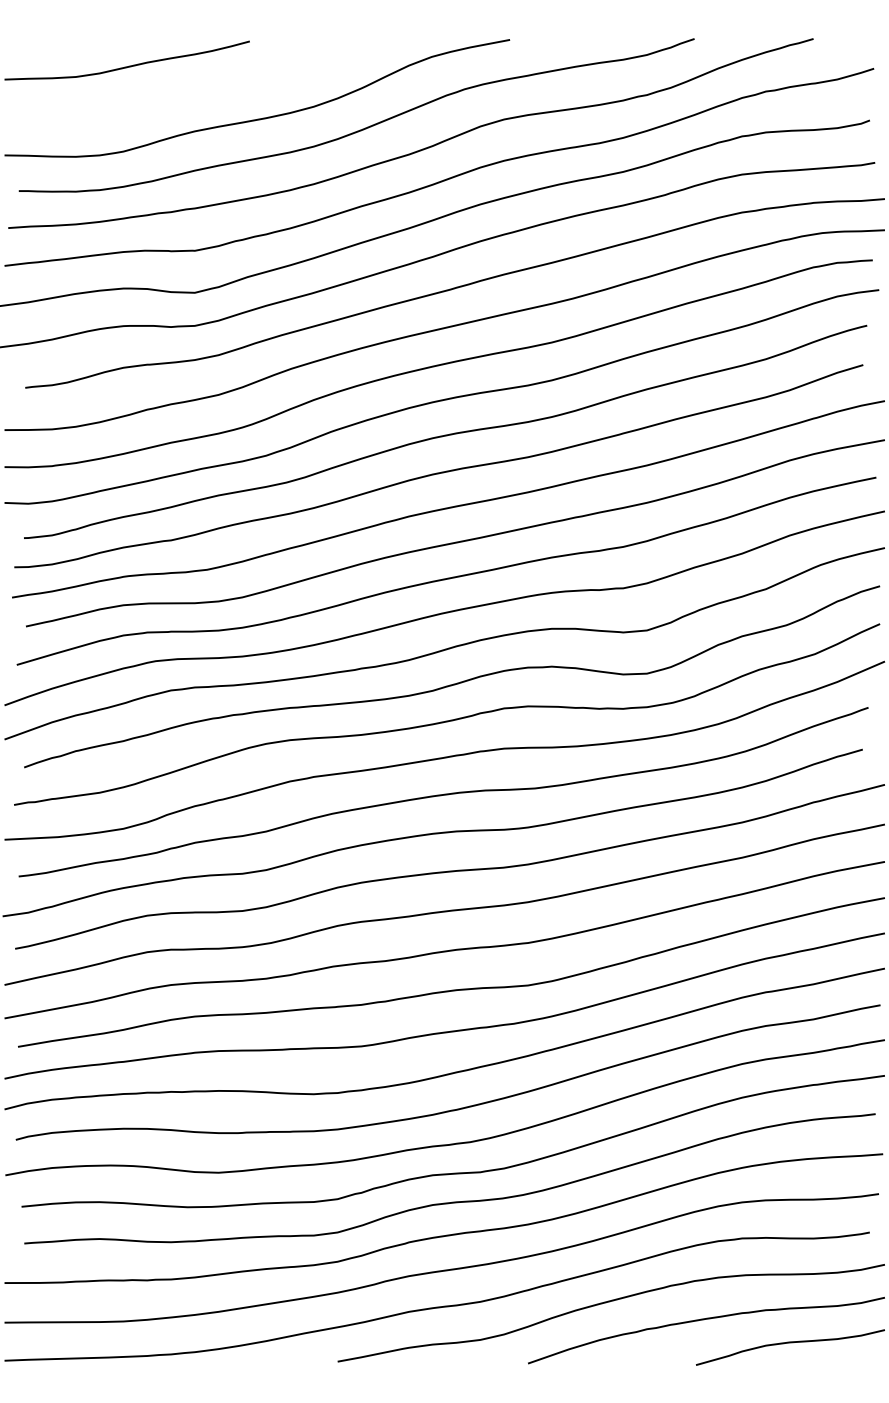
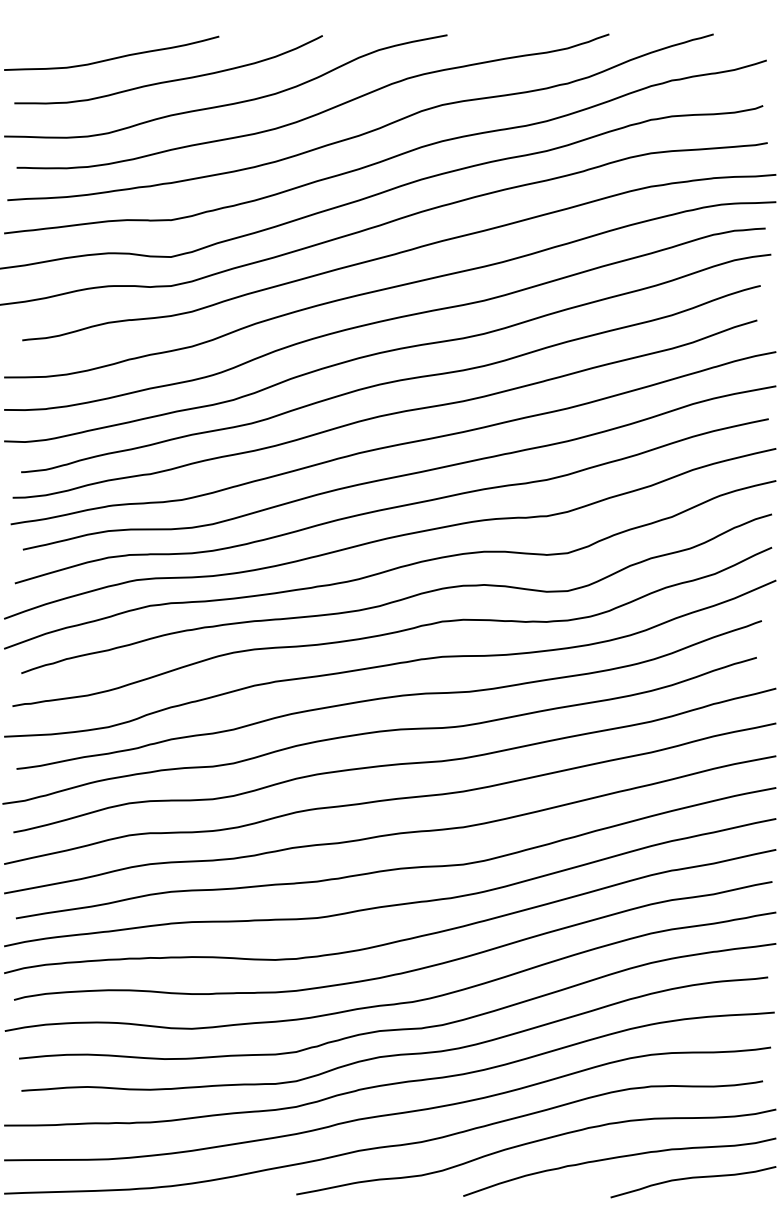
curve: (192, 91) -> (168, 80), added

